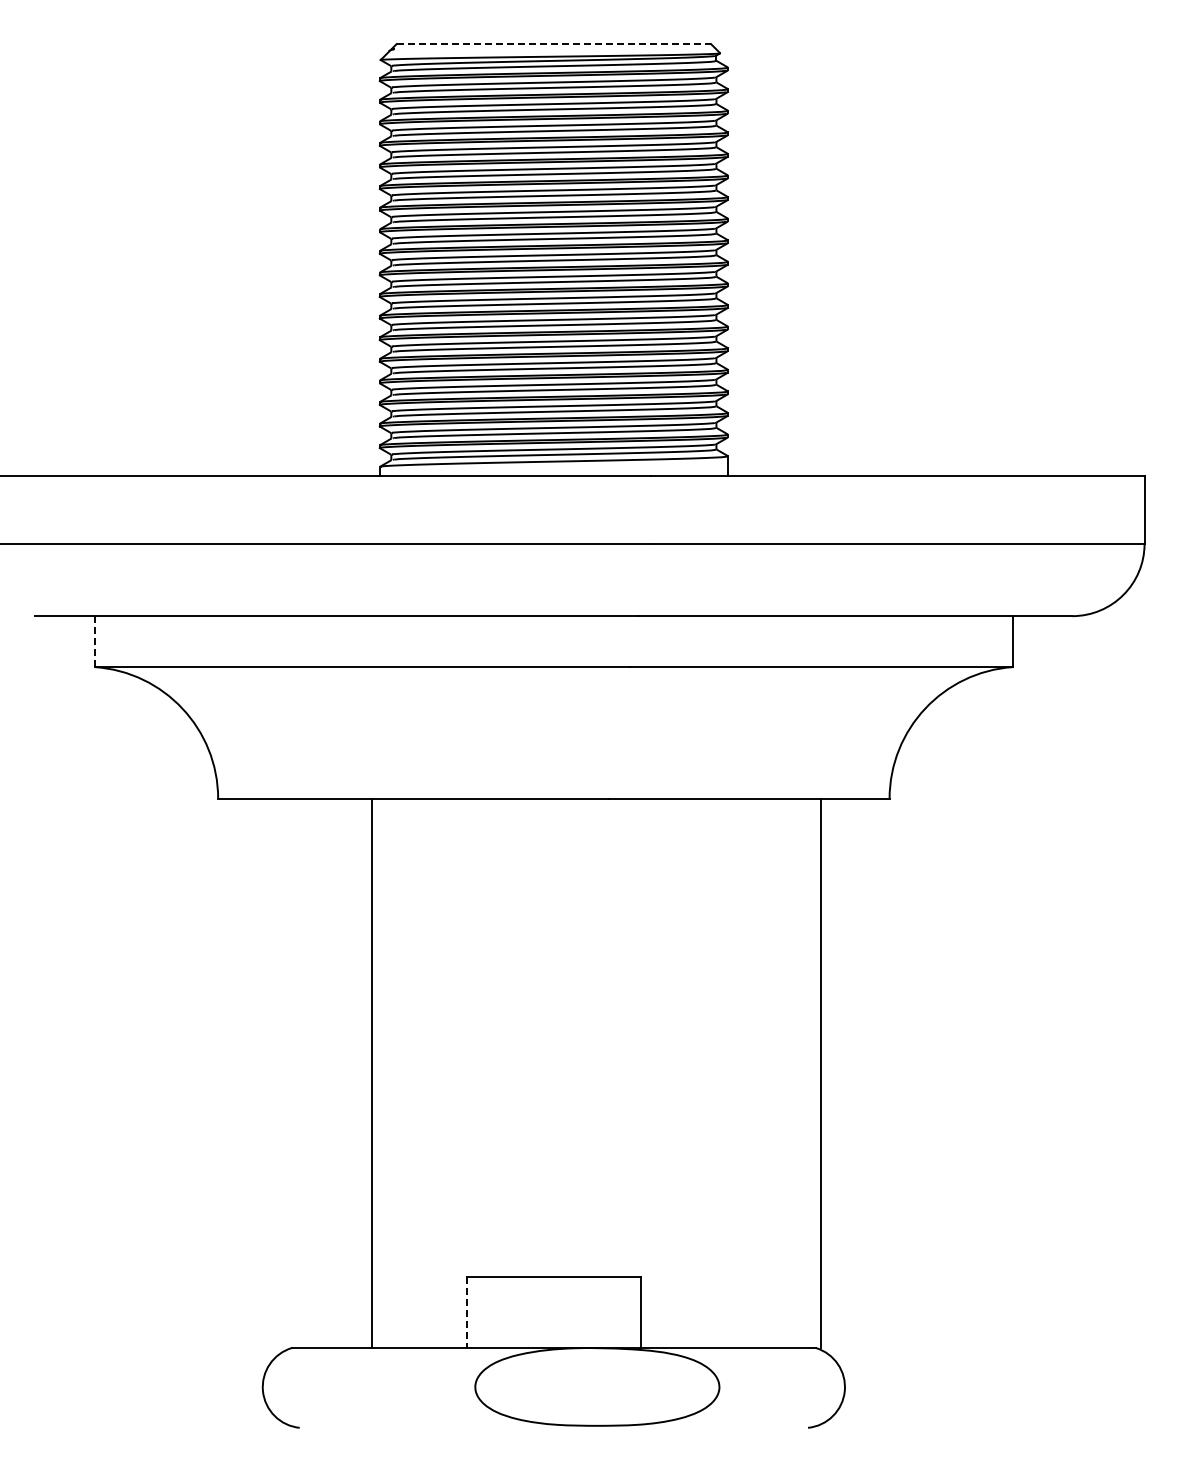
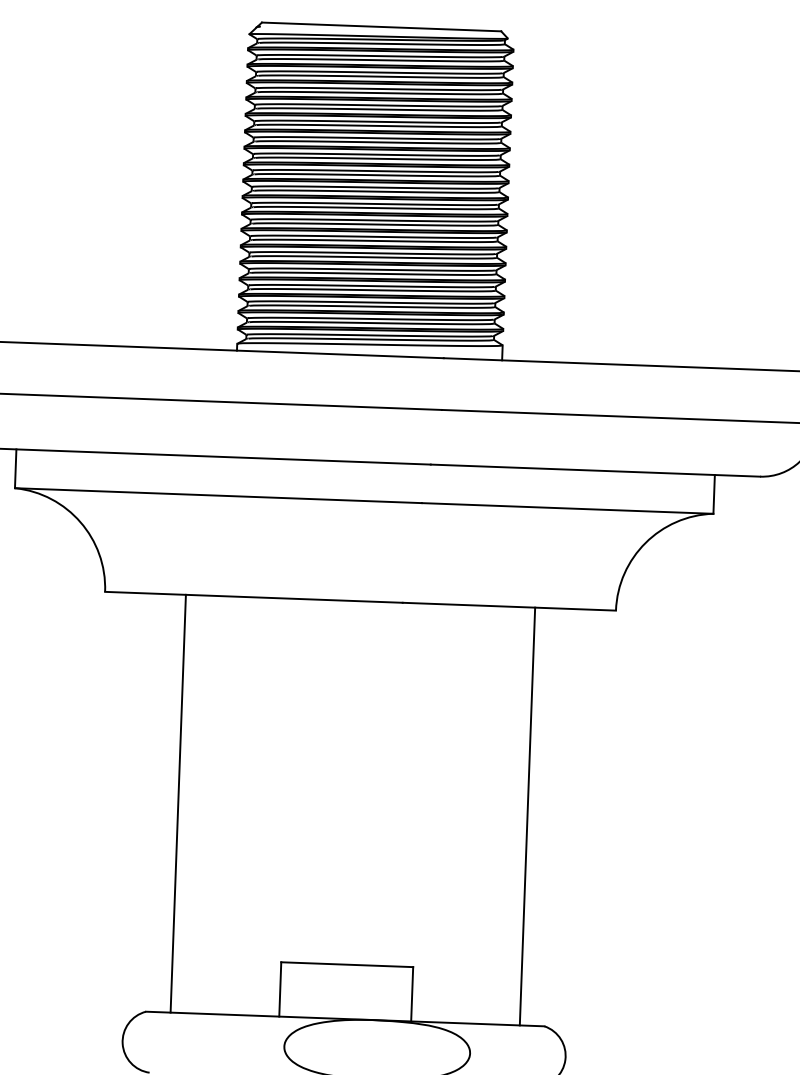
line: (554, 44) -> (382, 27), dashed -> solid
line: (94, 642) -> (15, 469), dashed -> solid
line: (372, 1072) -> (178, 803), moved
line: (821, 1072) -> (527, 815), moved
line: (467, 1312) -> (280, 989), dashed -> solid

